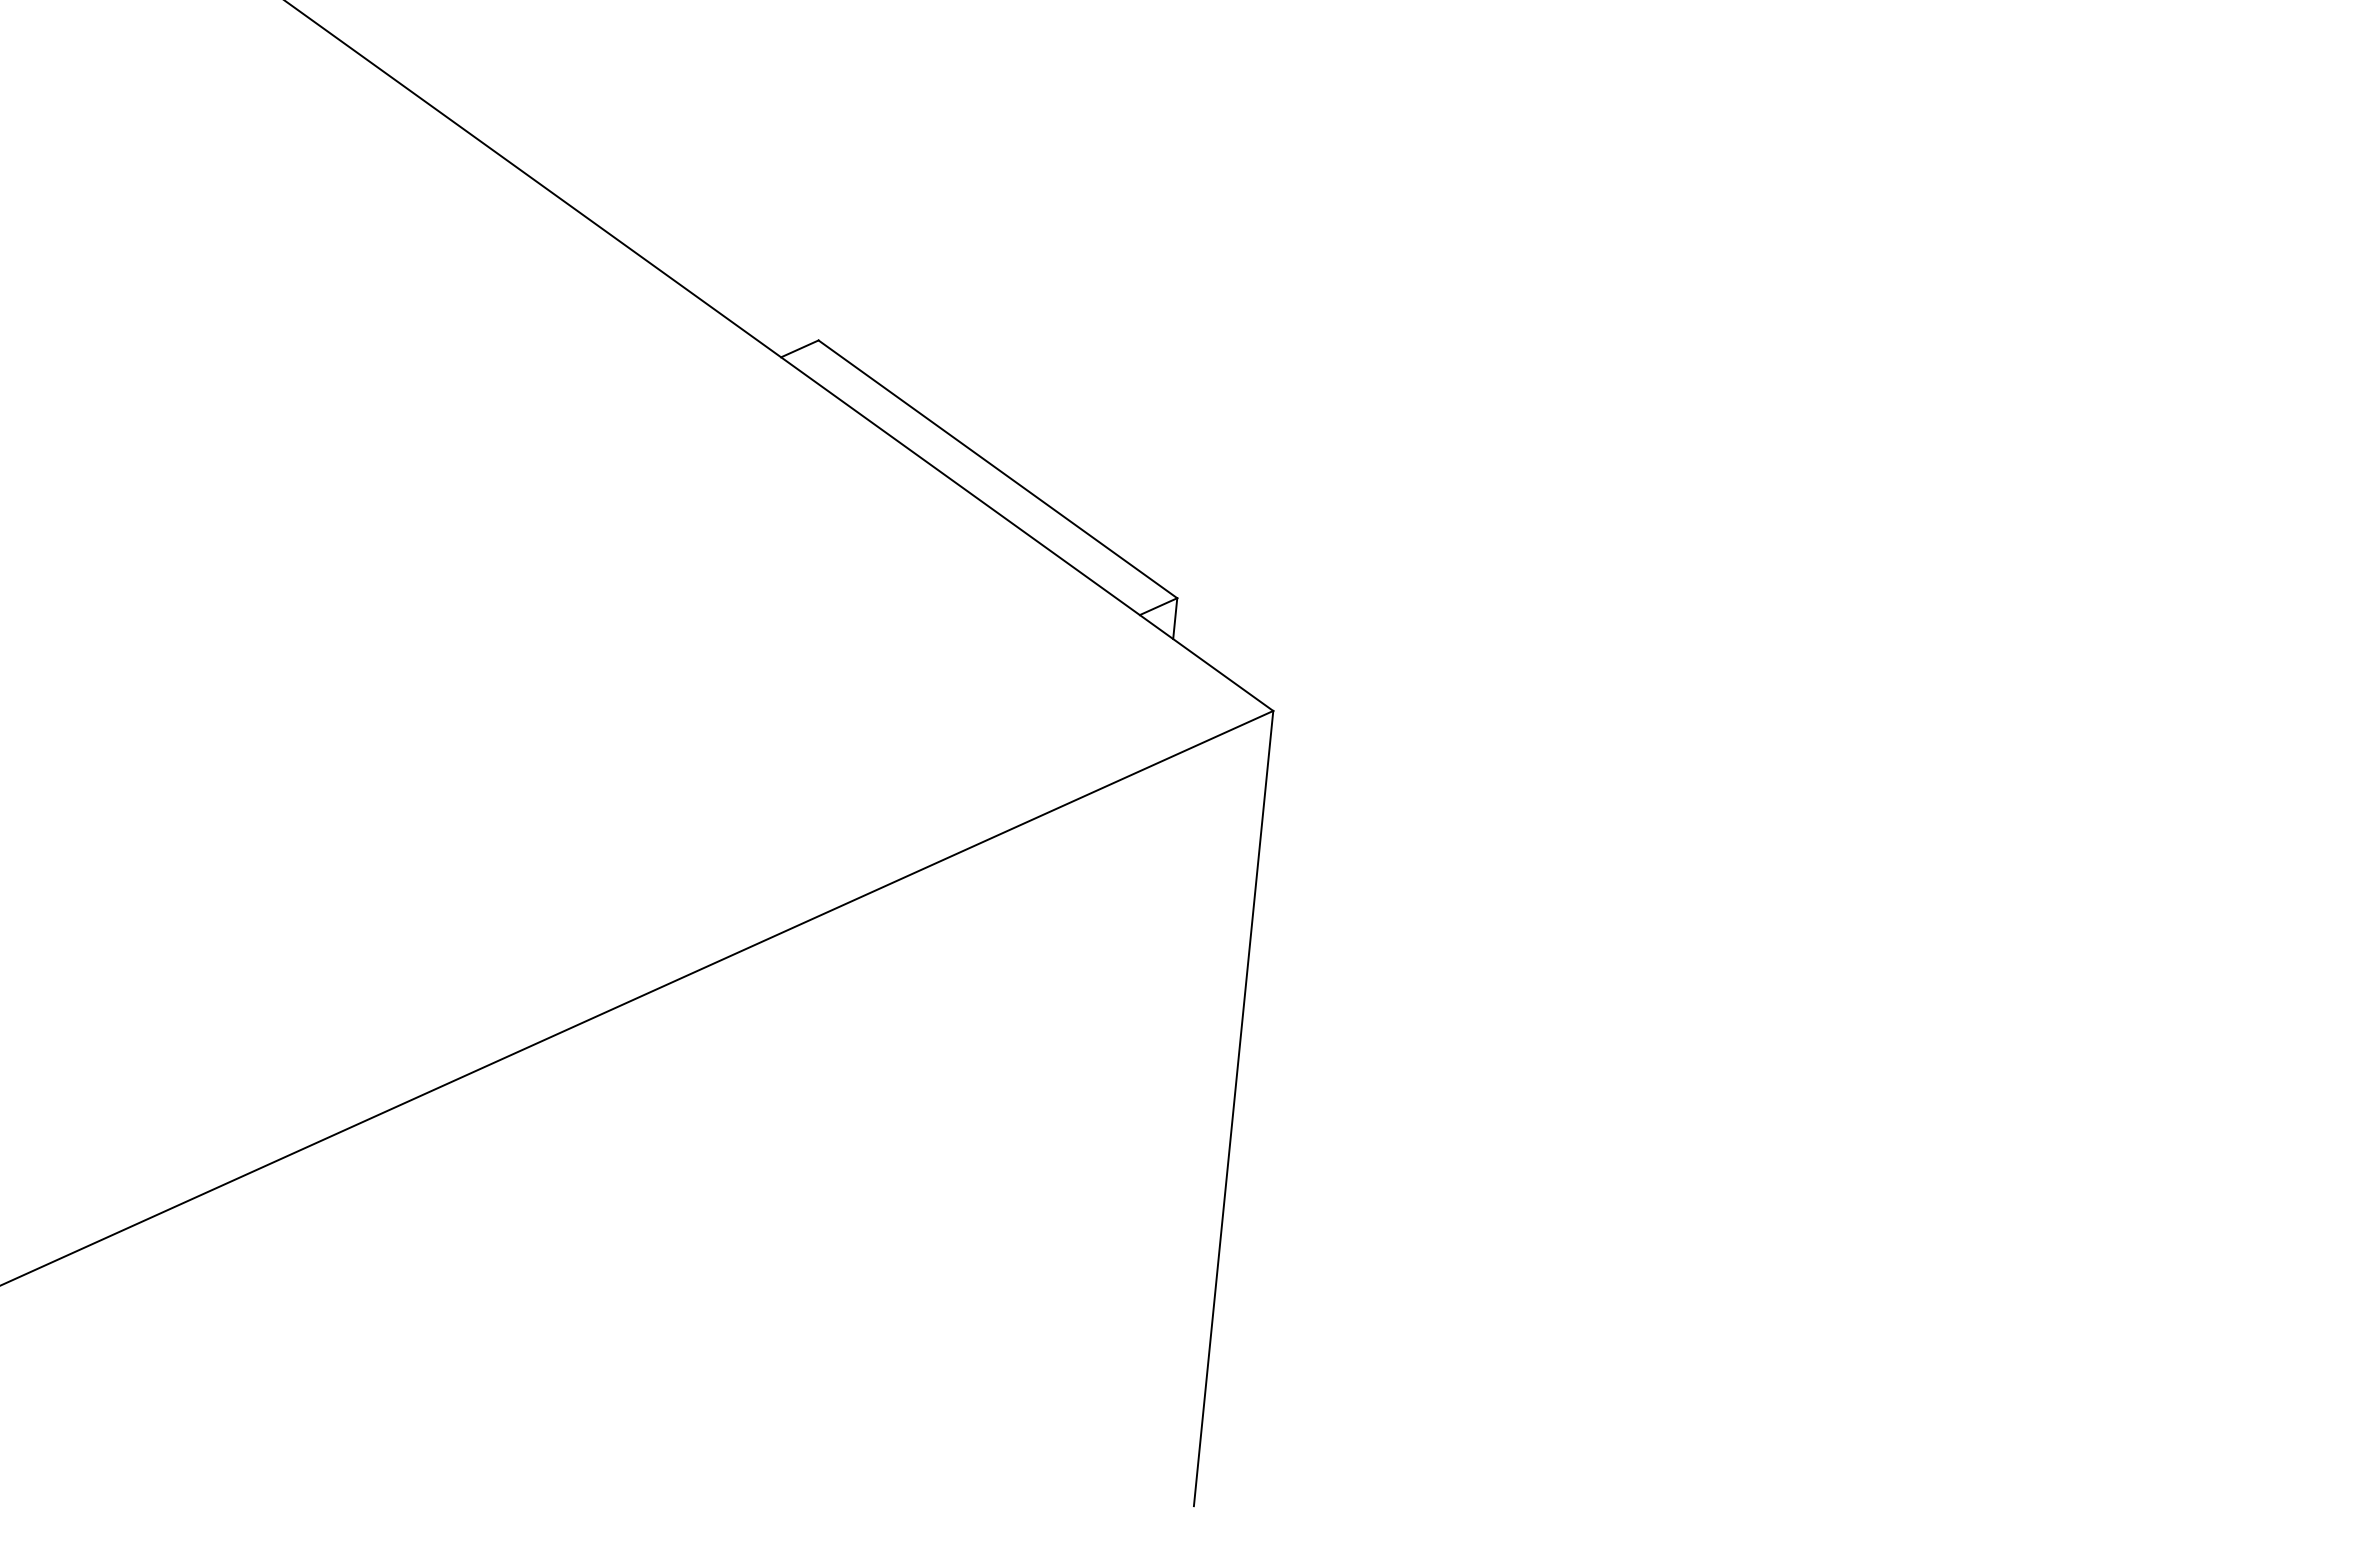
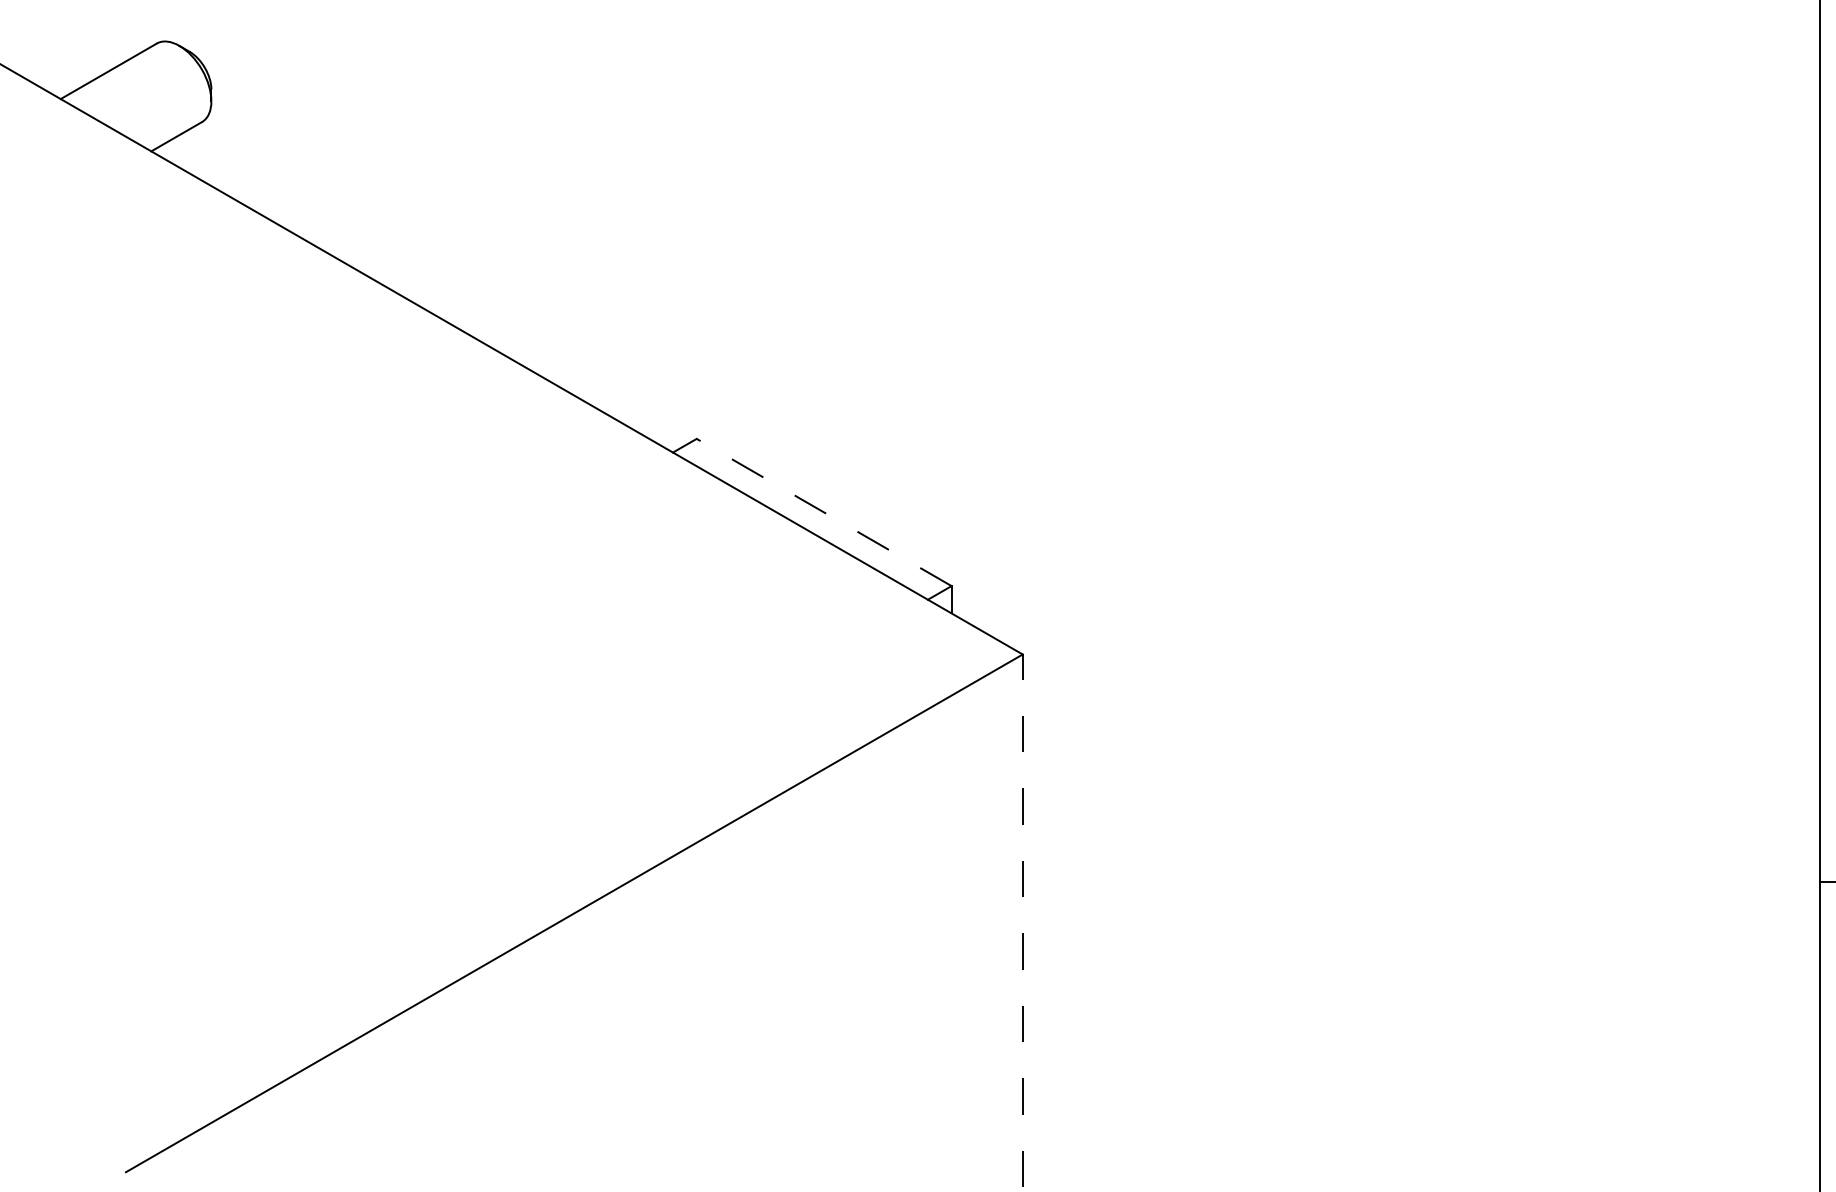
line: (996, 469) -> (823, 512), solid -> dashed
line: (1233, 1108) -> (1022, 920), solid -> dashed

